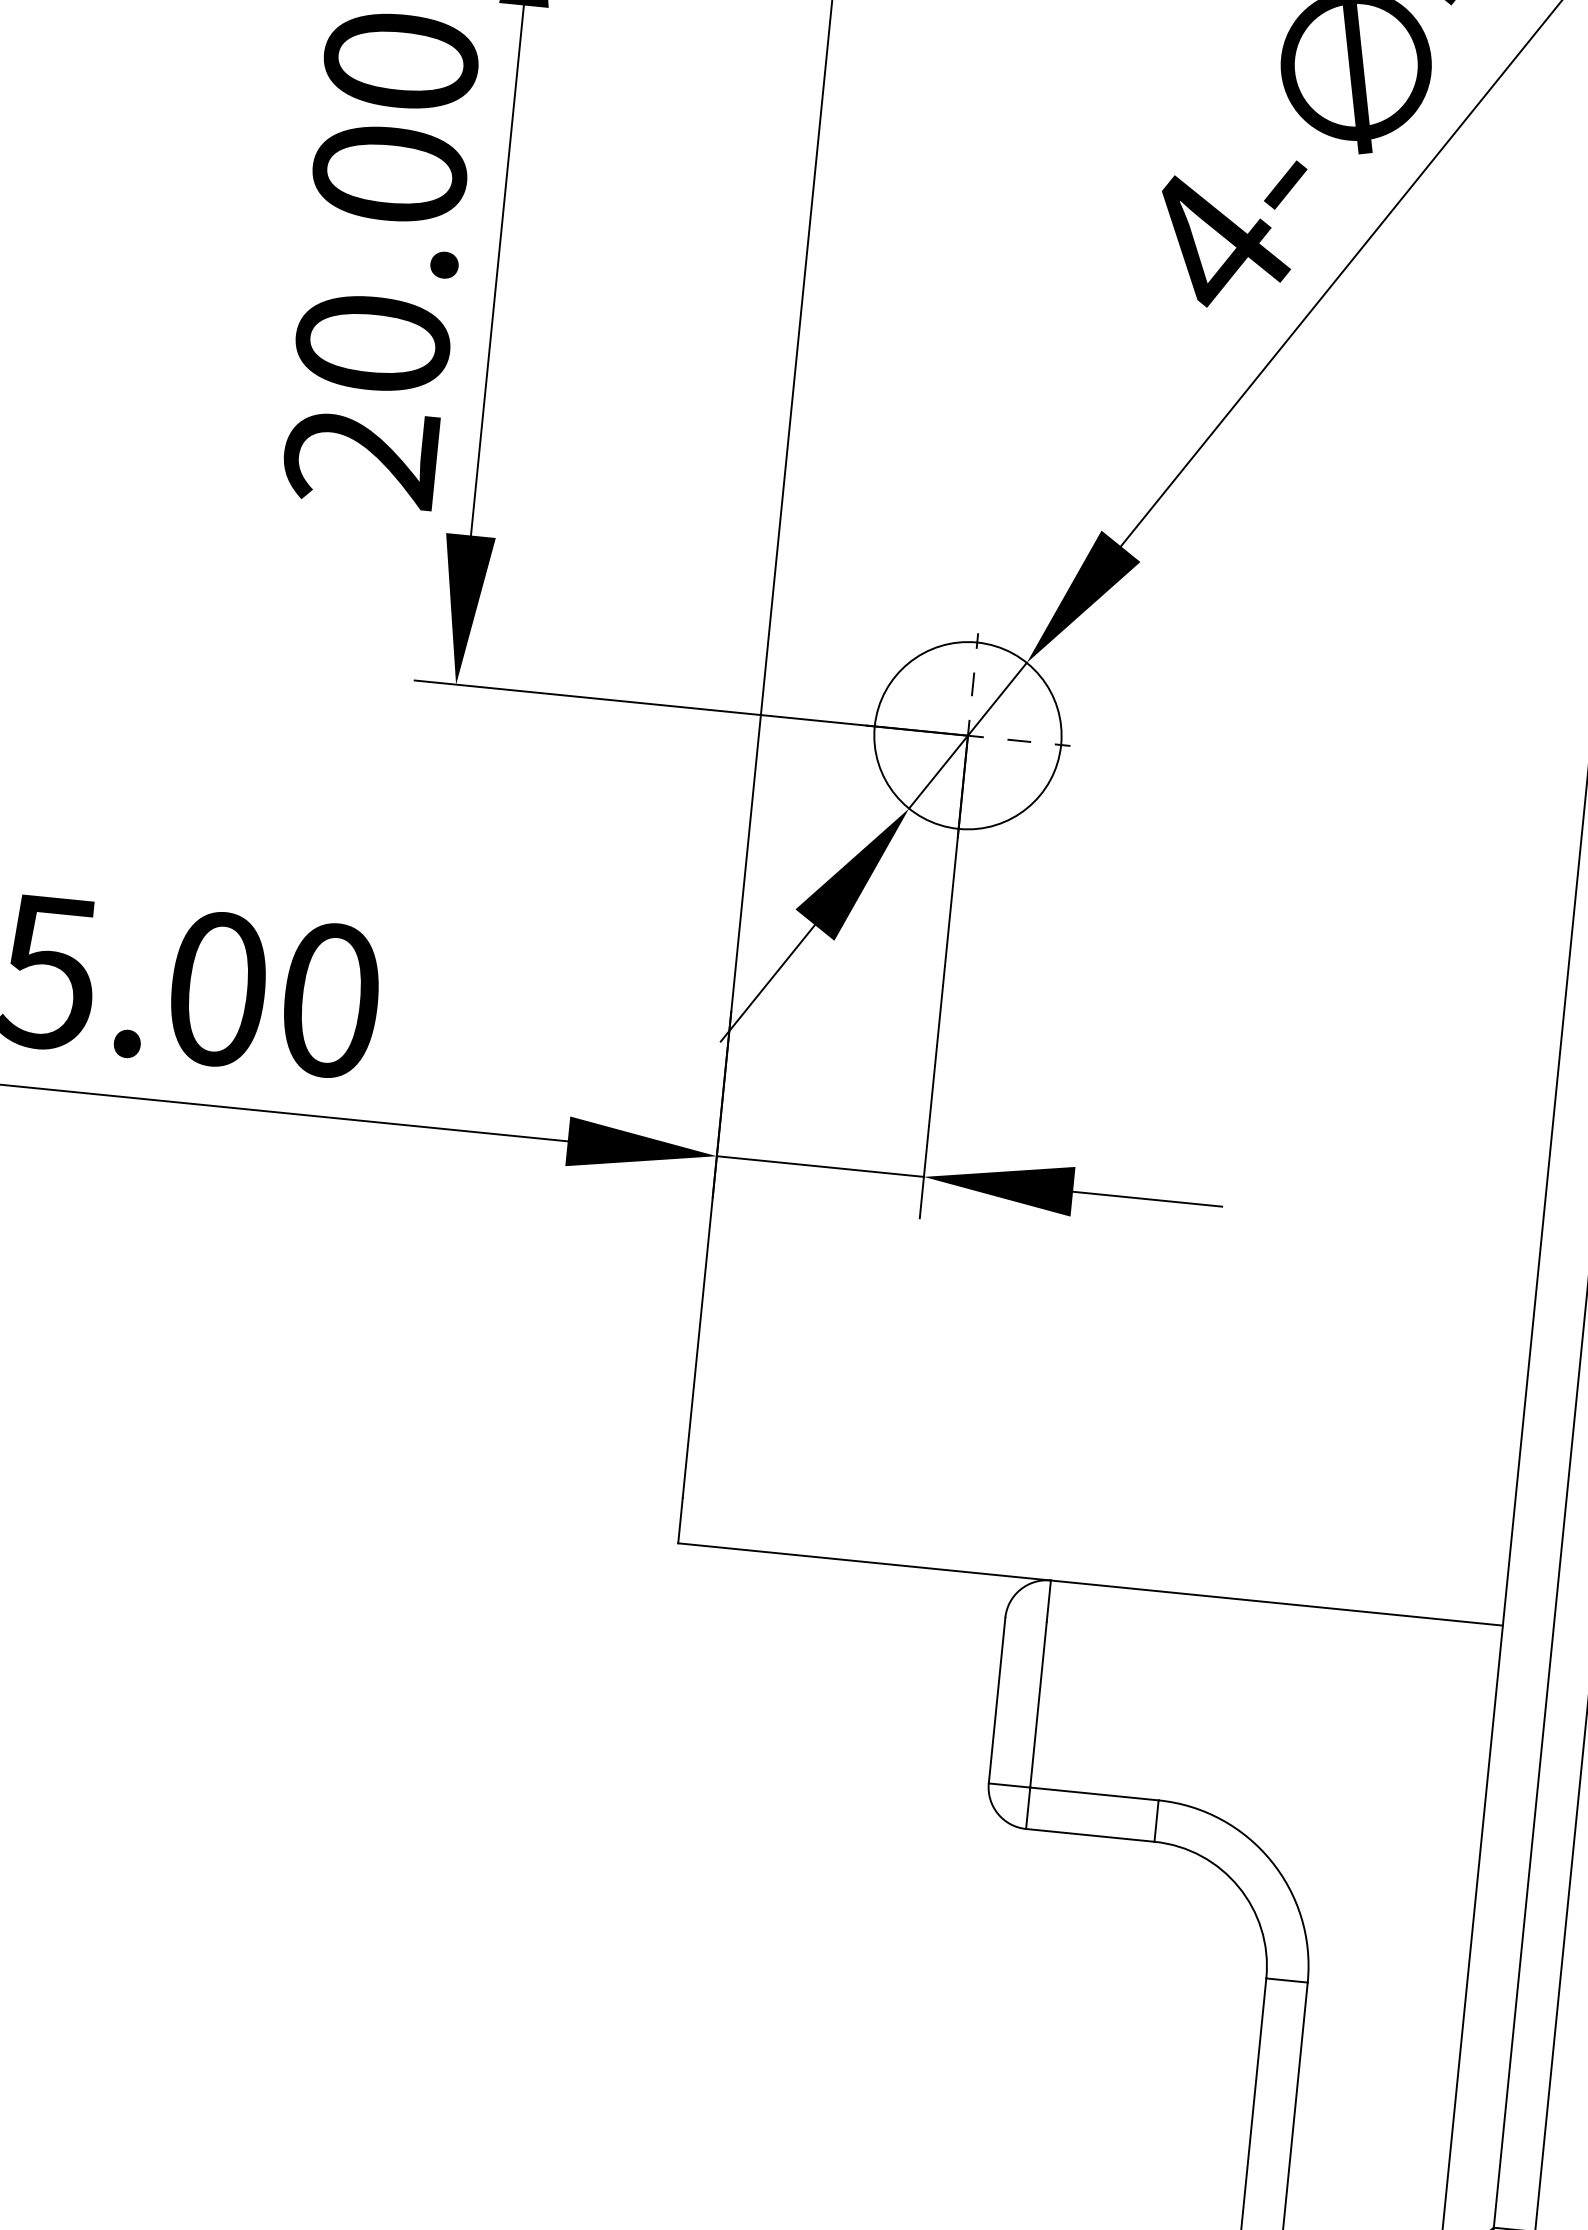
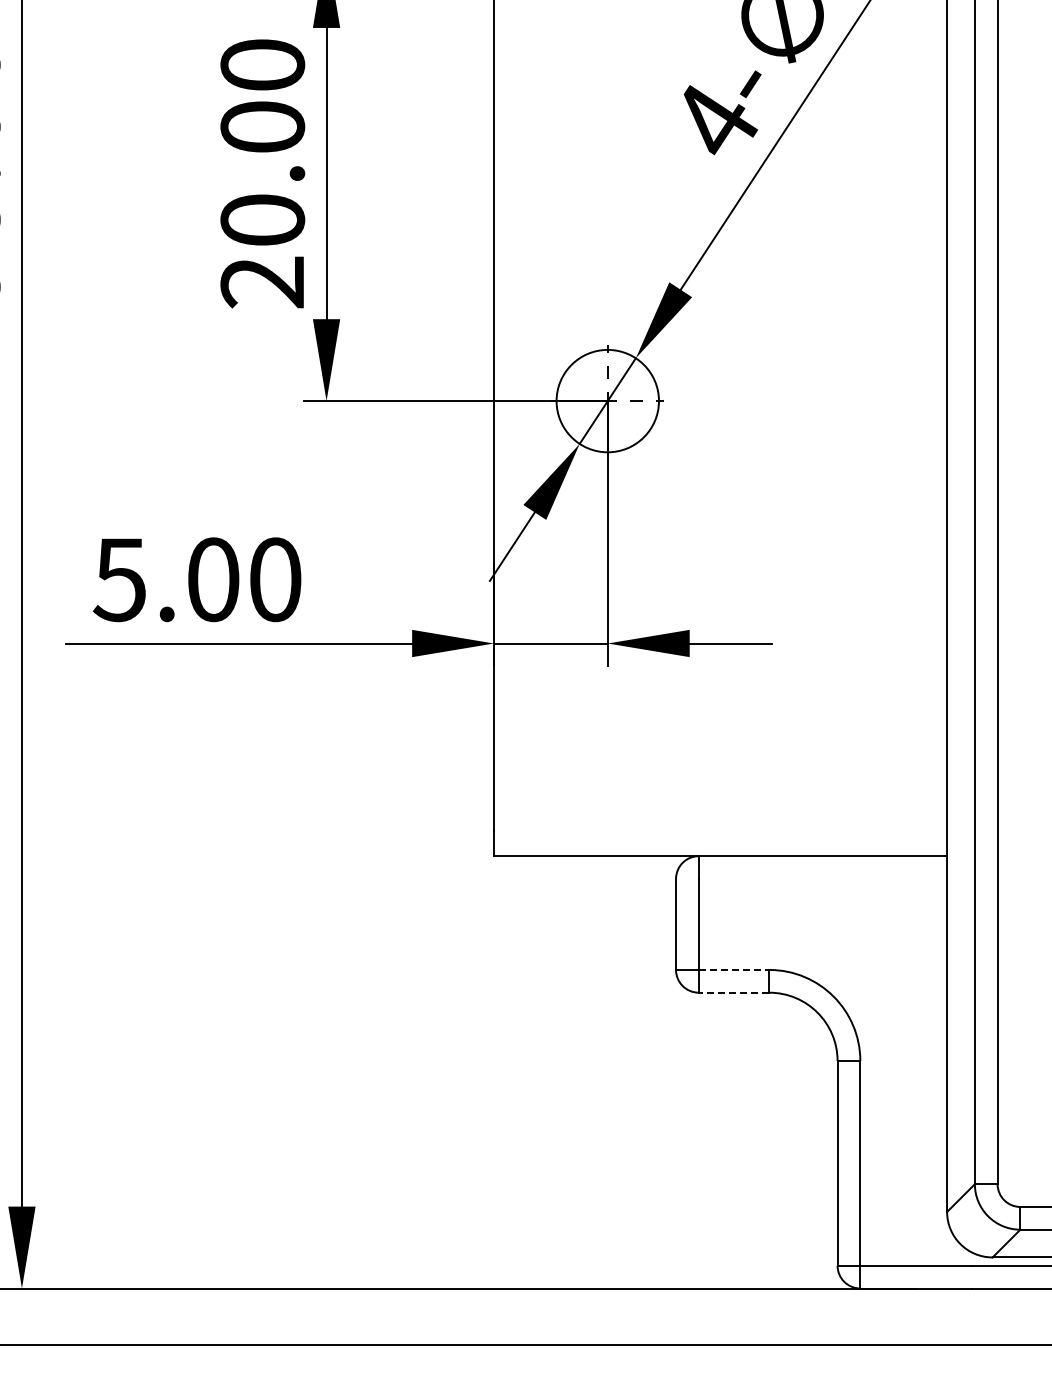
line: (1095, 1793) -> (734, 969), solid -> dashed
line: (1089, 1834) -> (733, 992), solid -> dashed

